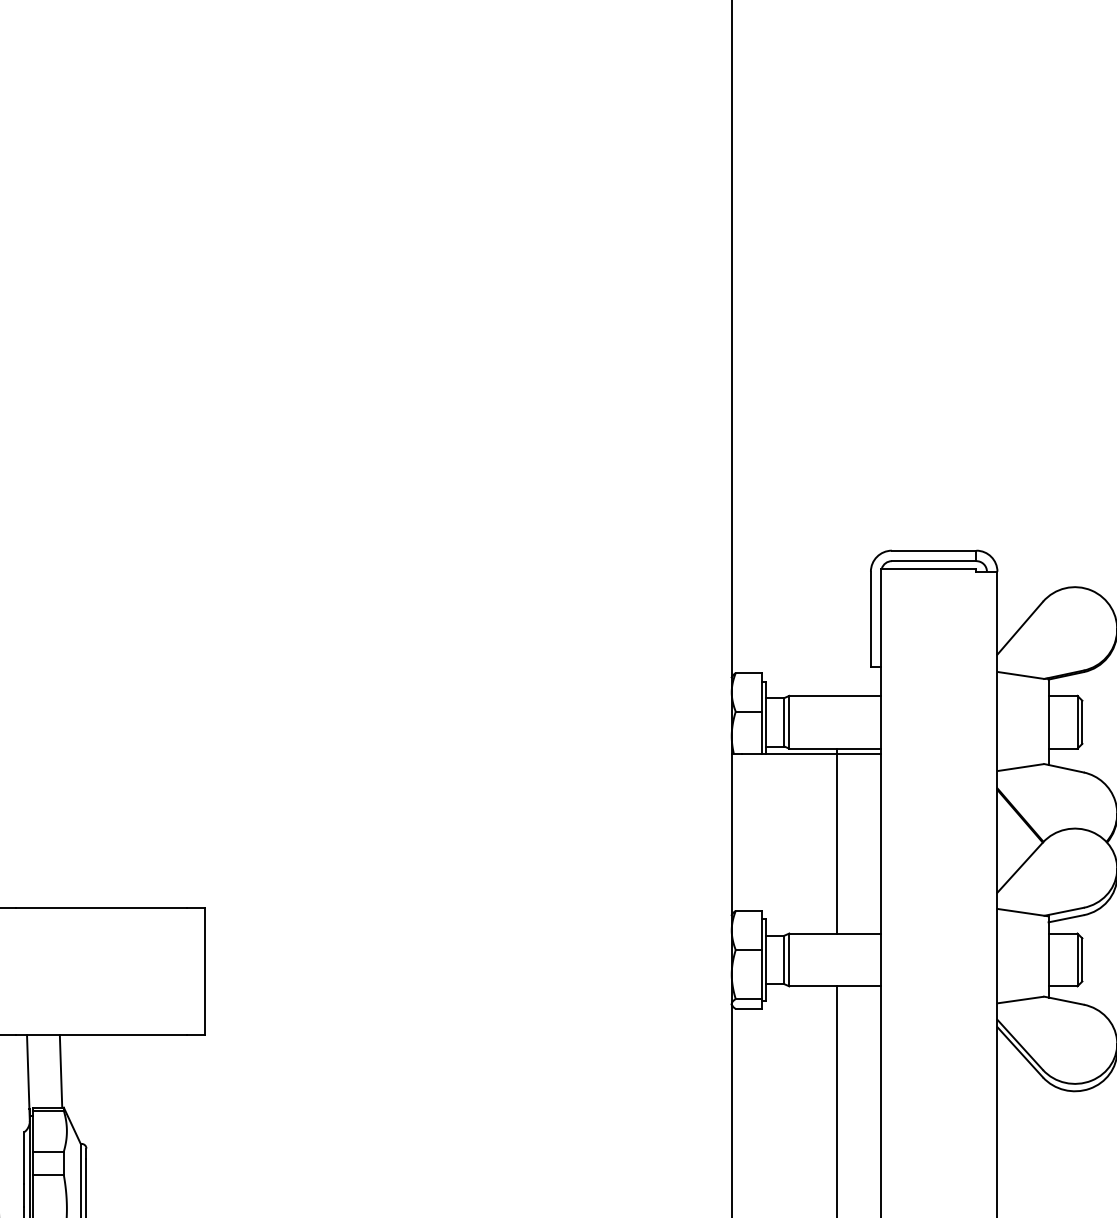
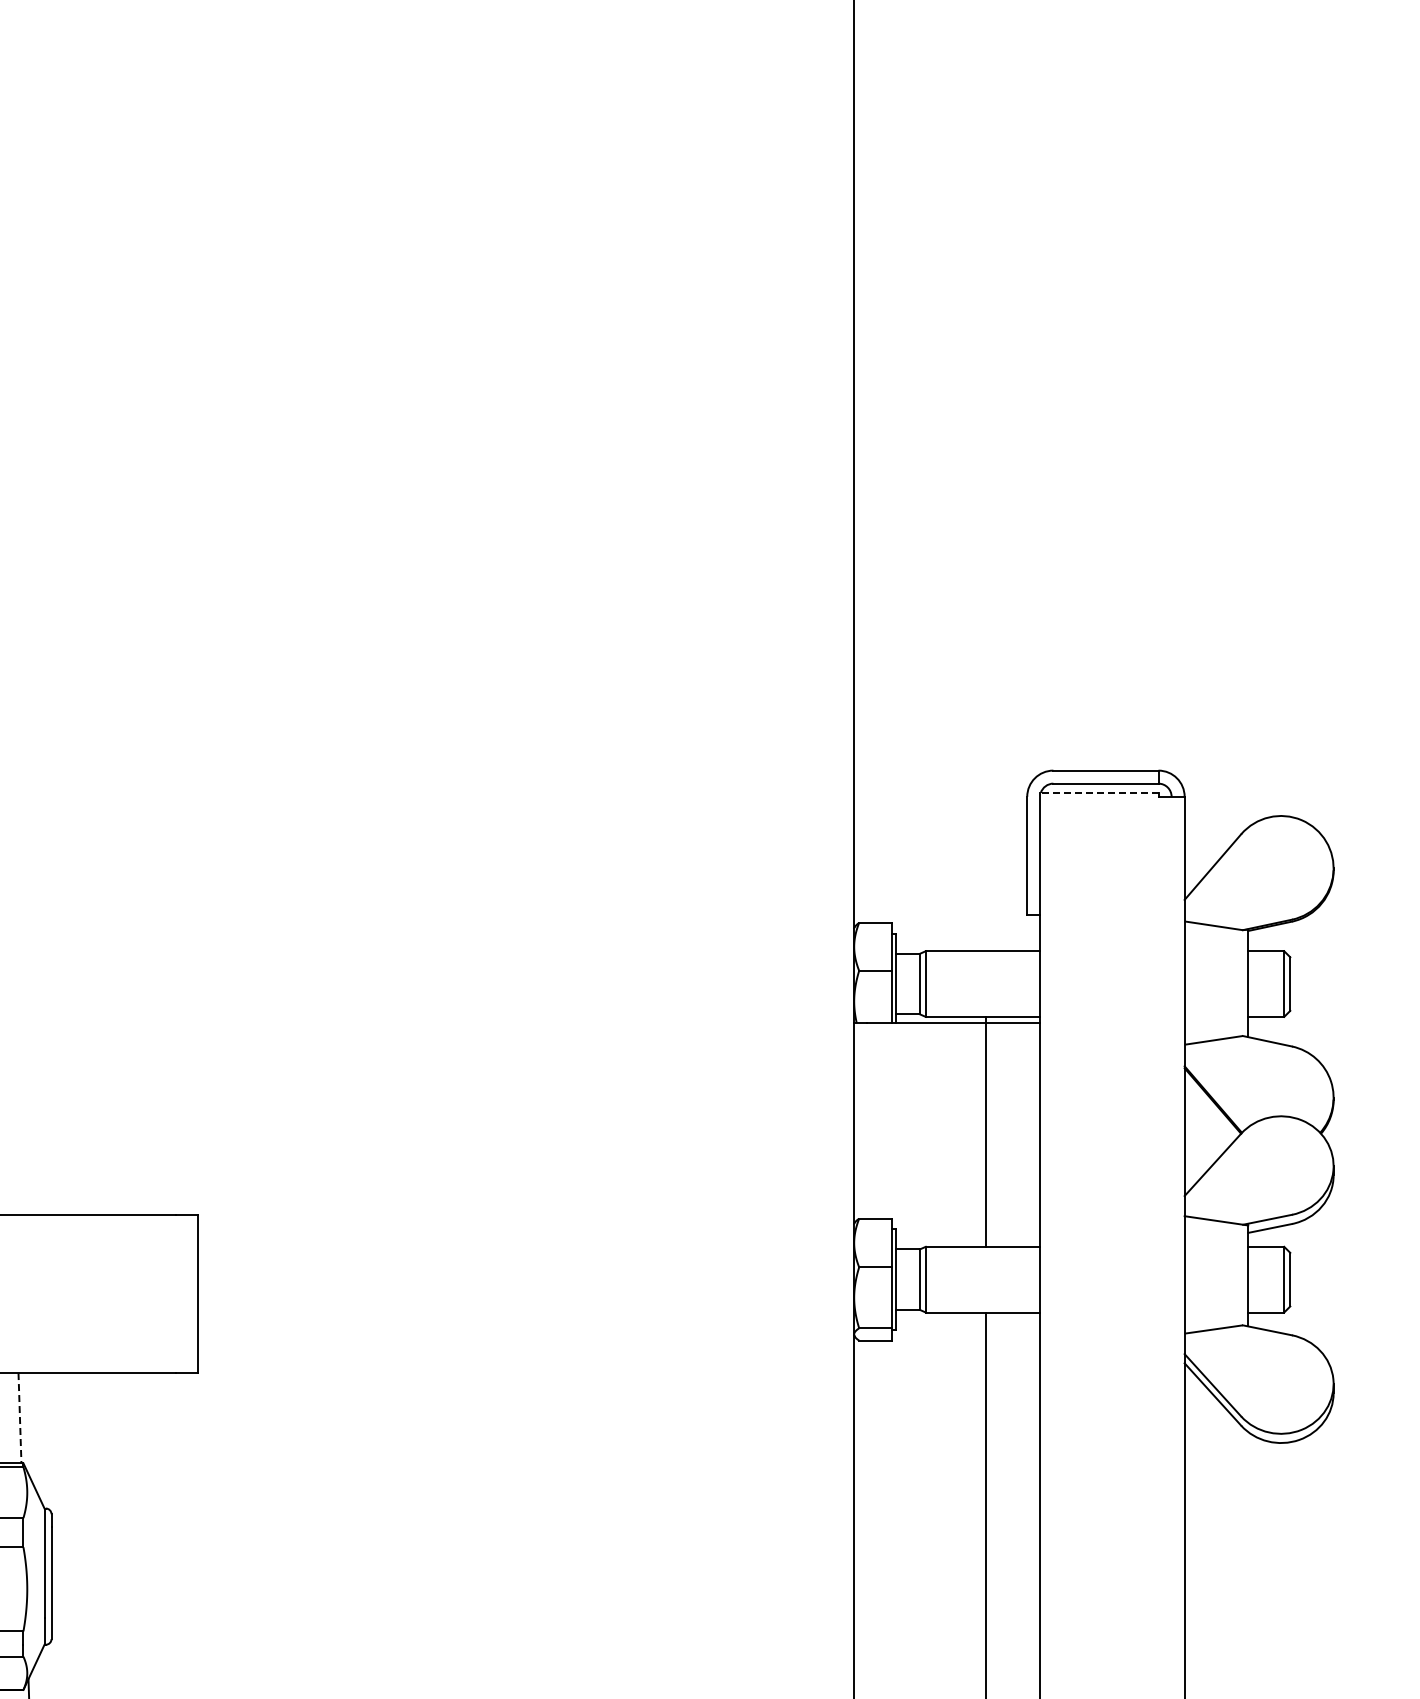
line: (928, 568) -> (1098, 792), solid -> dashed
line: (61, 1071) -> (20, 1418), solid -> dashed

